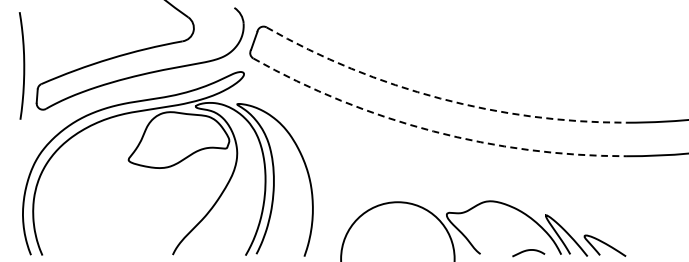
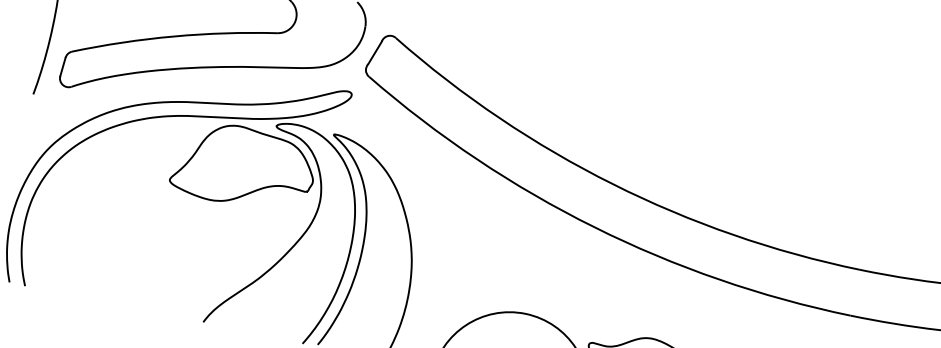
arc: (440, 98) -> (613, 184), dashed -> solid
arc: (433, 131) -> (594, 227), dashed -> solid

